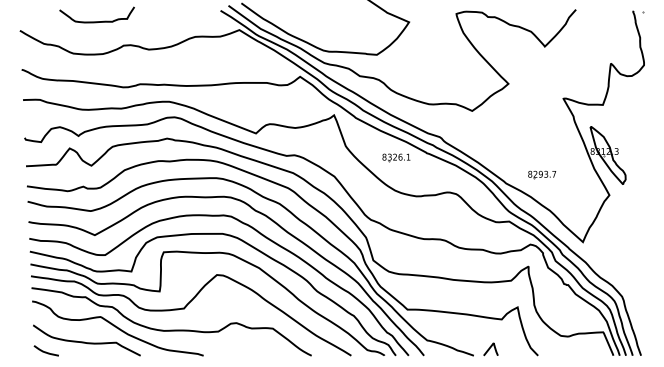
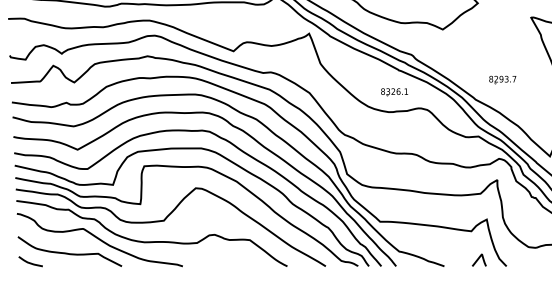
part: (396, 157) -> (394, 91), moved
part: (542, 174) -> (503, 79), moved
curve: (490, 348) -> (478, 259), moved

